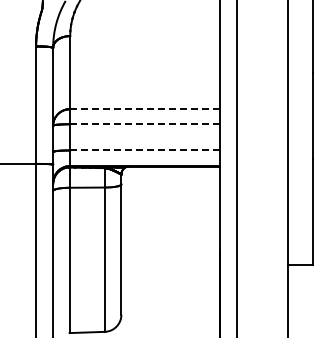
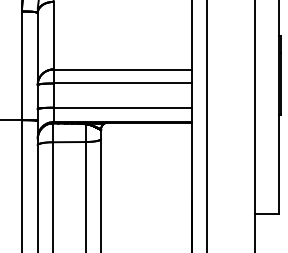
line: (144, 109) -> (122, 69), dashed -> solid
line: (144, 124) -> (122, 83), dashed -> solid
line: (144, 150) -> (122, 107), dashed -> solid

